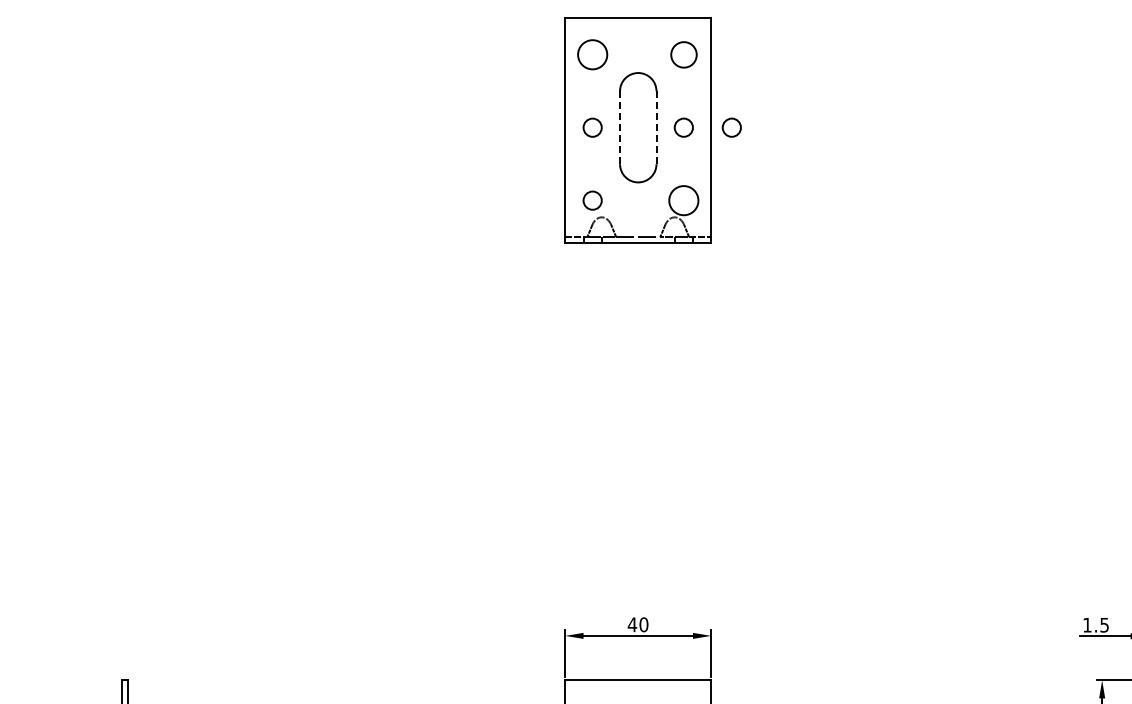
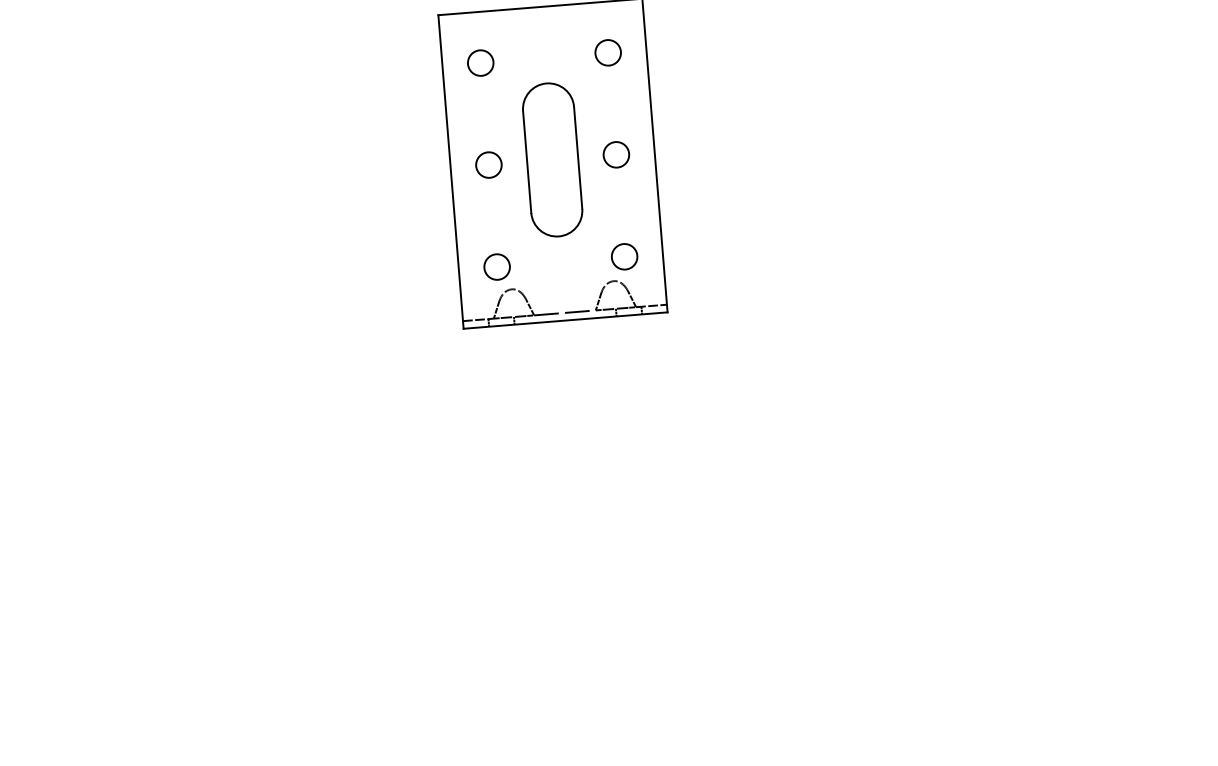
circle: (592, 54) -> (480, 62), size x0.62
circle: (683, 54) -> (607, 52), size x0.71
line: (620, 127) -> (527, 161), dashed -> solid
circle: (731, 127) -> (682, 149), removed
line: (656, 128) -> (578, 158), dashed -> solid
circle: (683, 200) -> (624, 256), size x0.62

